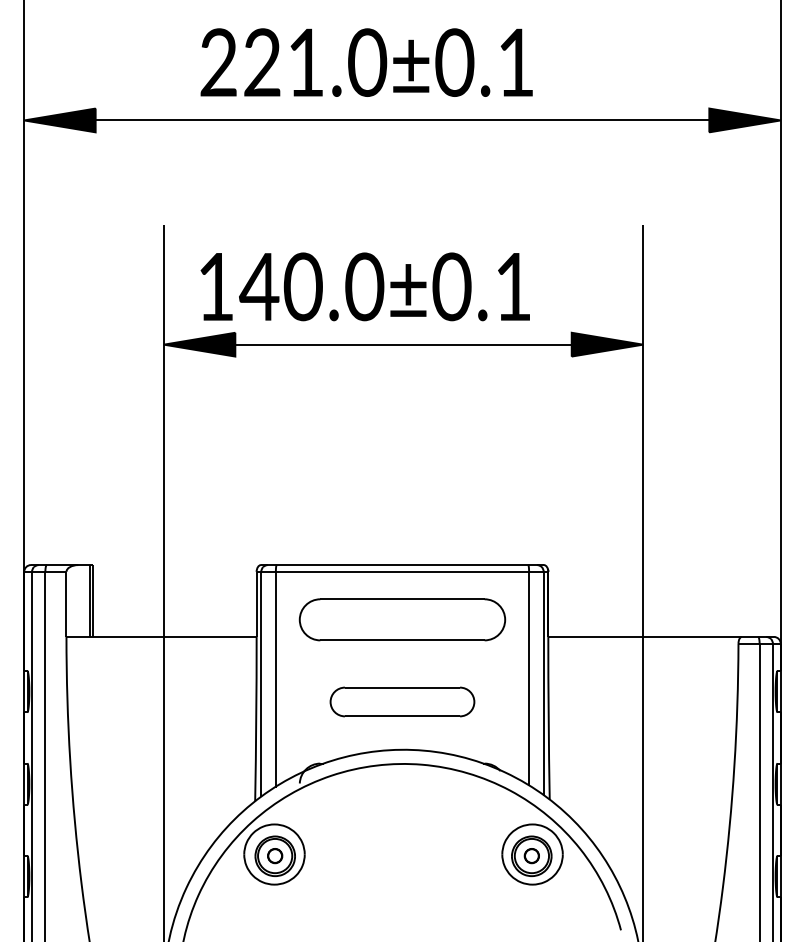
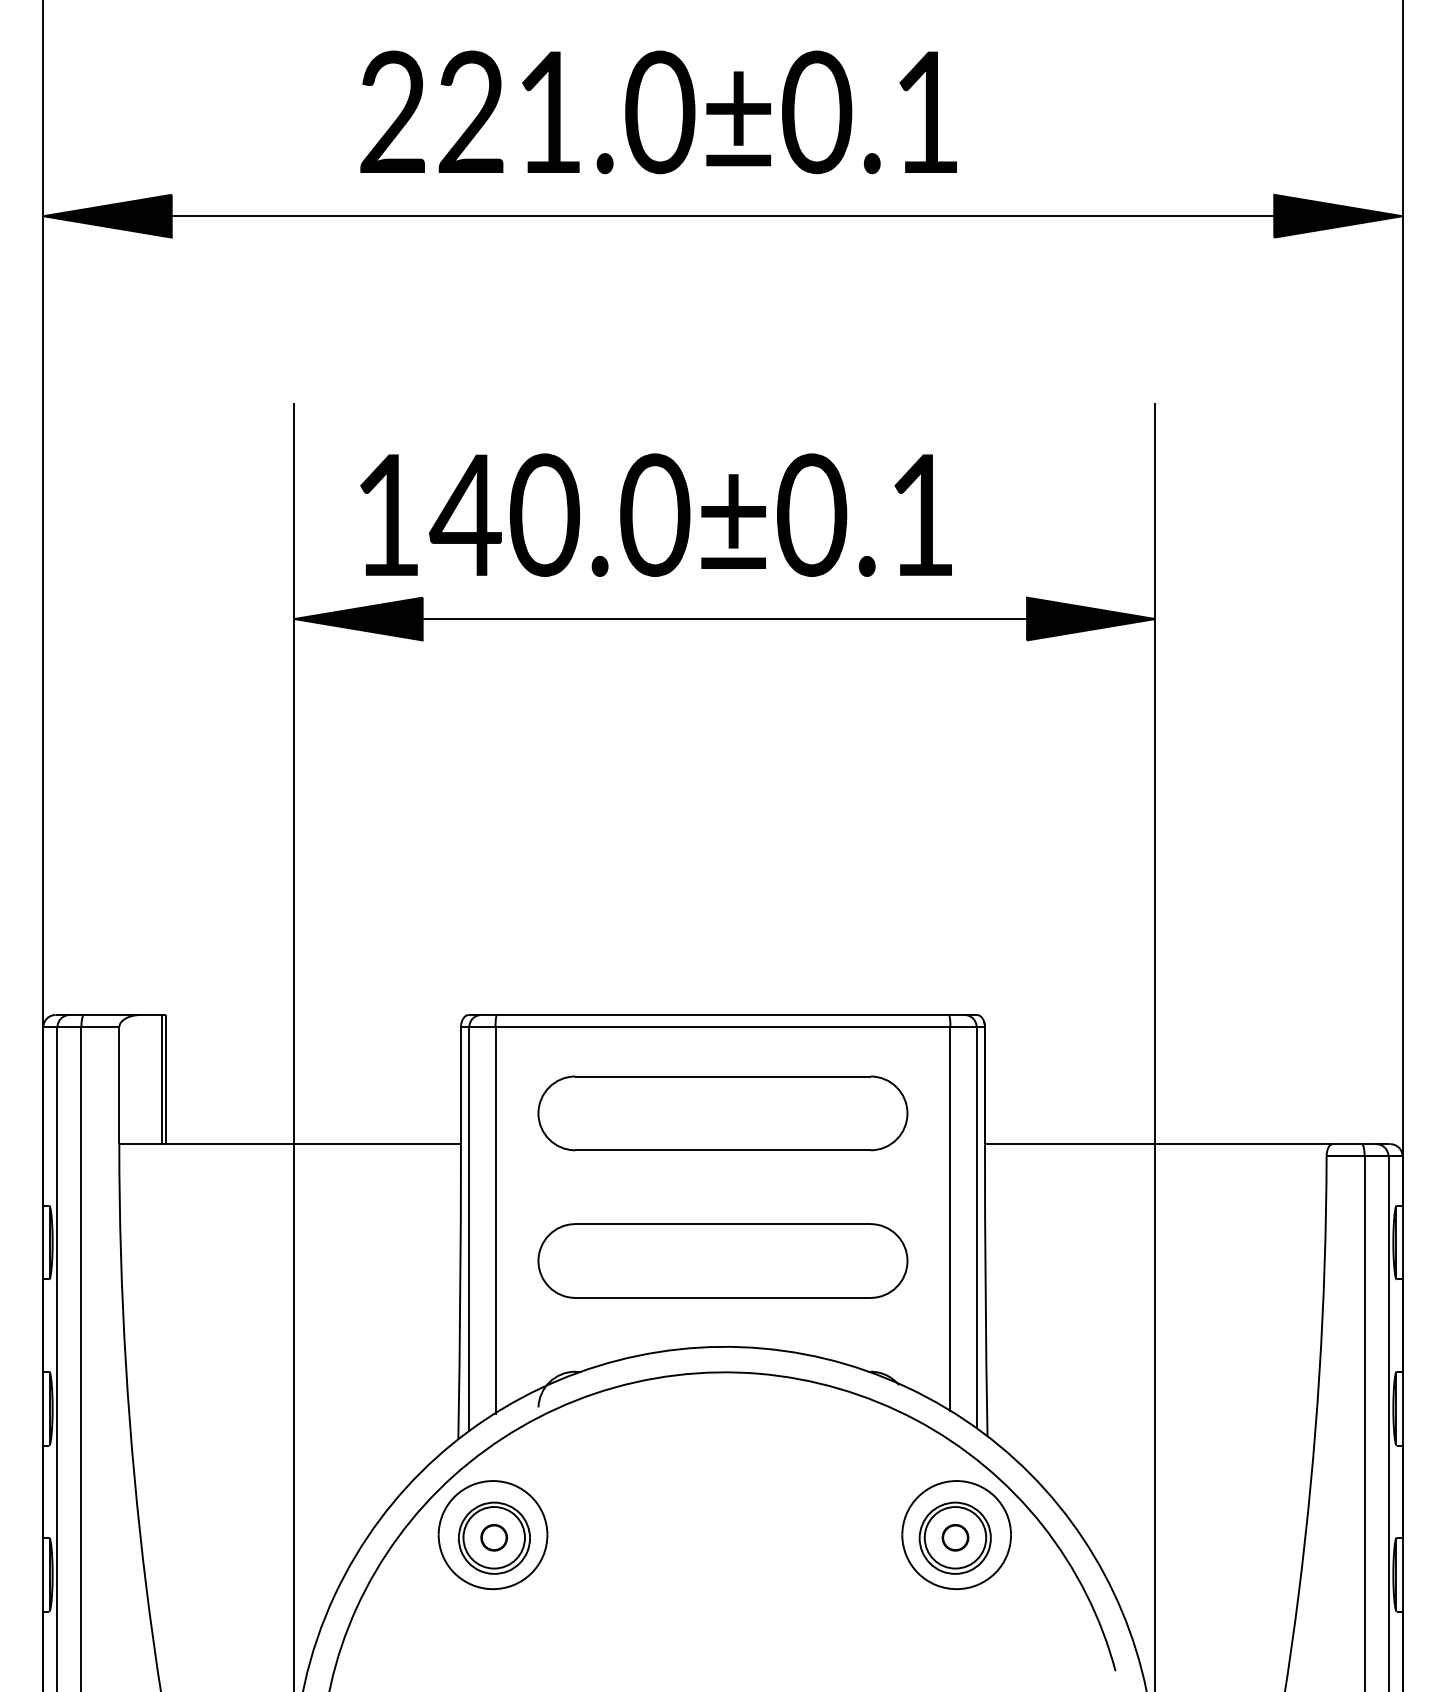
part: (402, 701) -> (723, 1260), size x1.43

